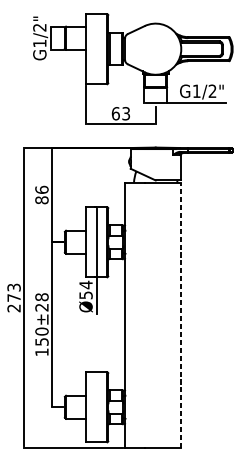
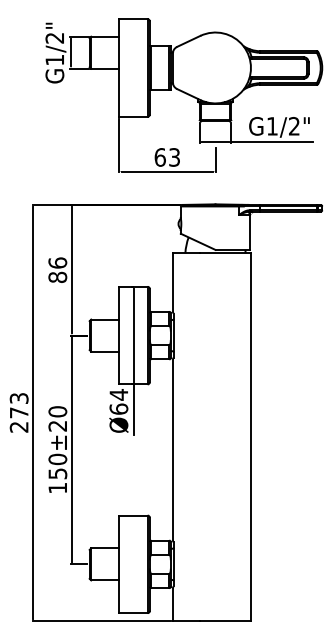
text: (85, 294) -> (118, 408), Ø54 -> Ø64
text: (41, 297) -> (57, 411), 150±28 -> 150±20
line: (180, 315) -> (250, 437), dashed -> solid

